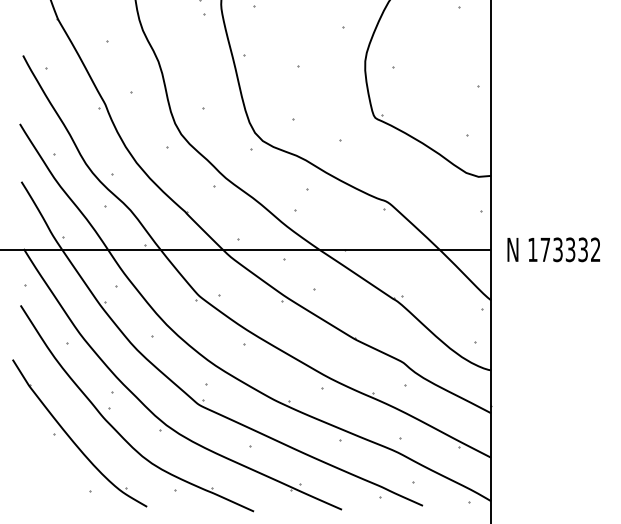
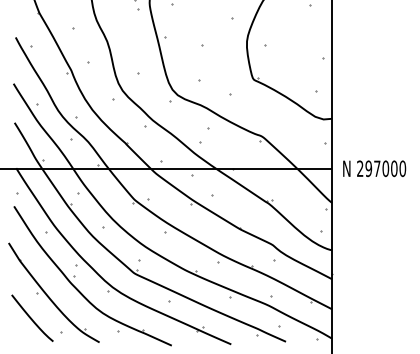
text: (564, 249) -> (381, 168), 173332 -> 297000
curve: (46, 469) -> (31, 317), added

